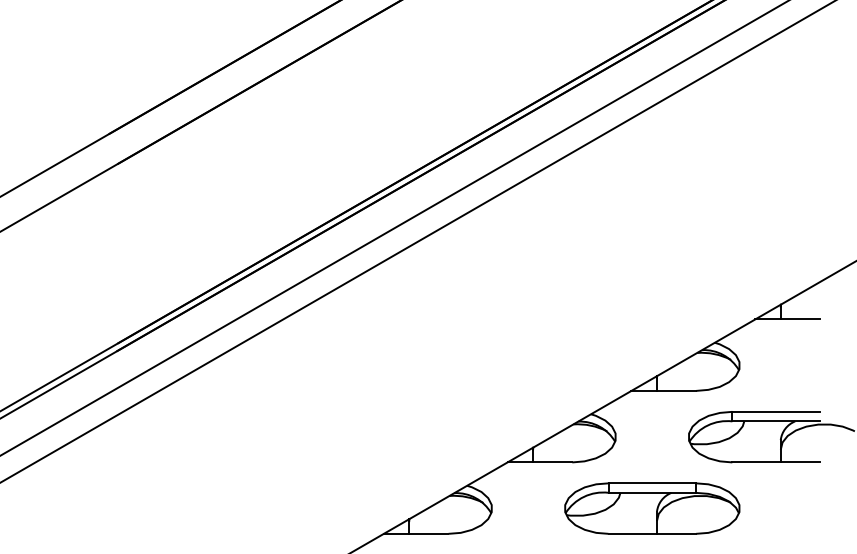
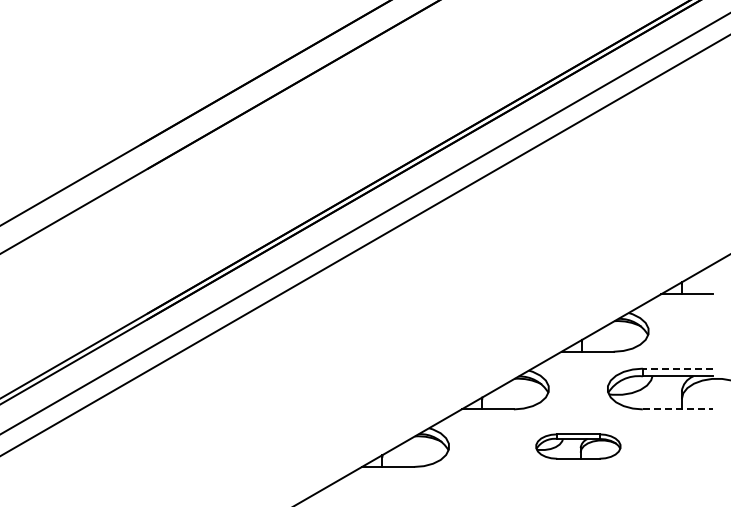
line: (775, 411) -> (677, 368), solid -> dashed
line: (776, 462) -> (678, 409), solid -> dashed
part: (652, 508) -> (578, 446), size x0.6

